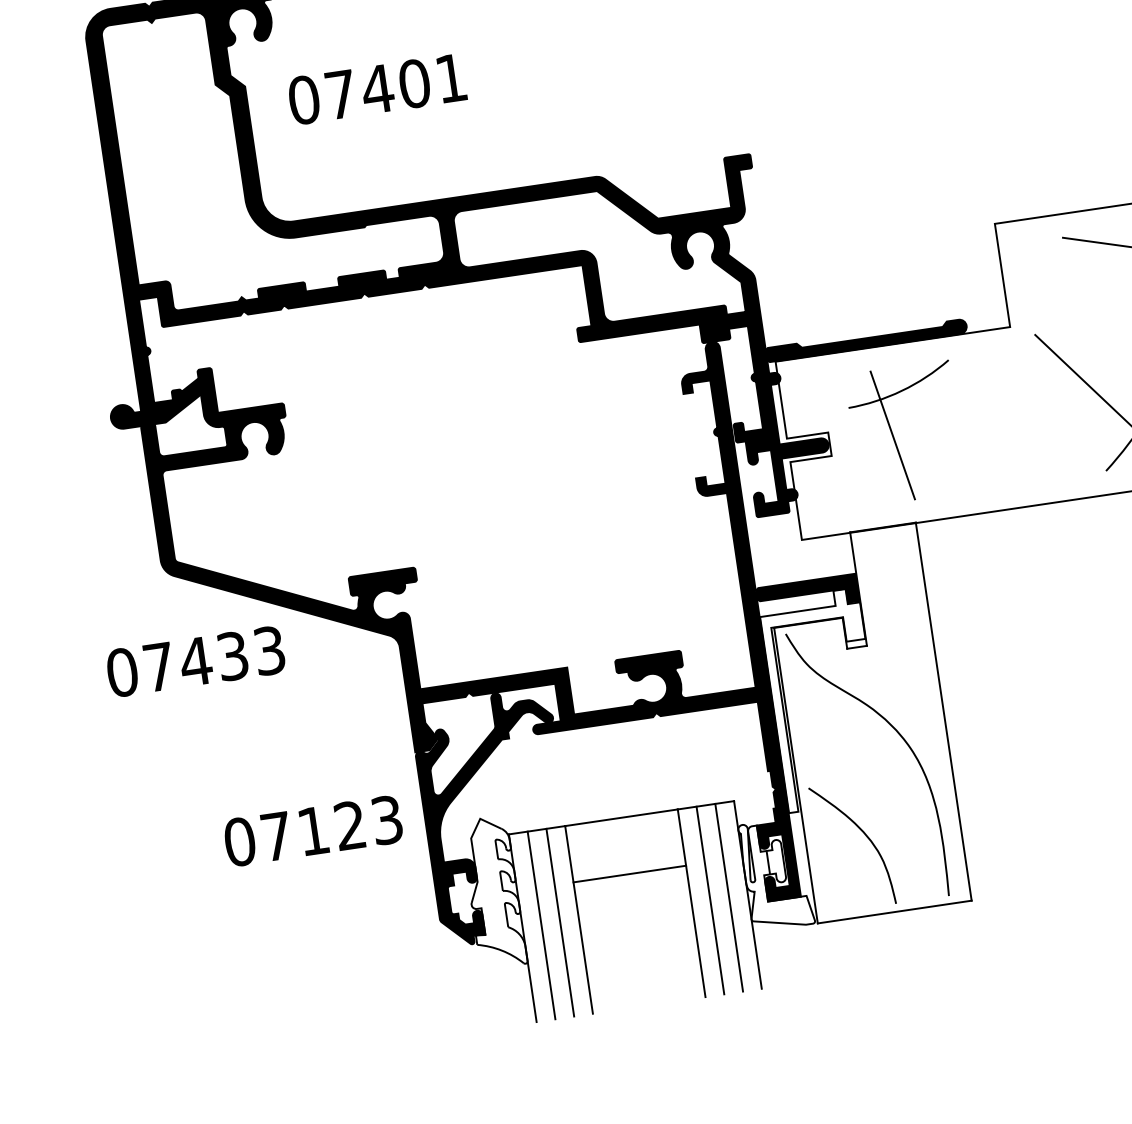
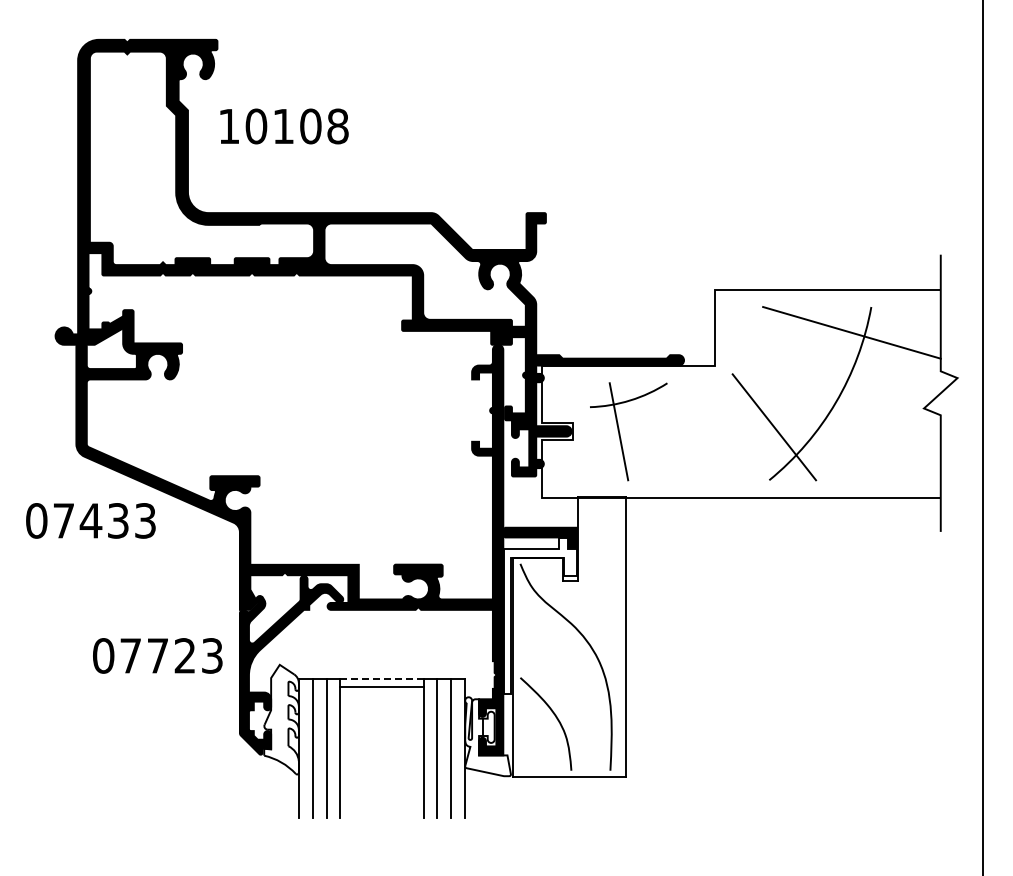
text: (377, 89) -> (283, 126), 07401 -> 10108
line: (622, 818) -> (382, 679), solid -> dashed
text: (312, 830) -> (157, 655), 07123 -> 07723
line: (629, 873) -> (381, 686), moved

